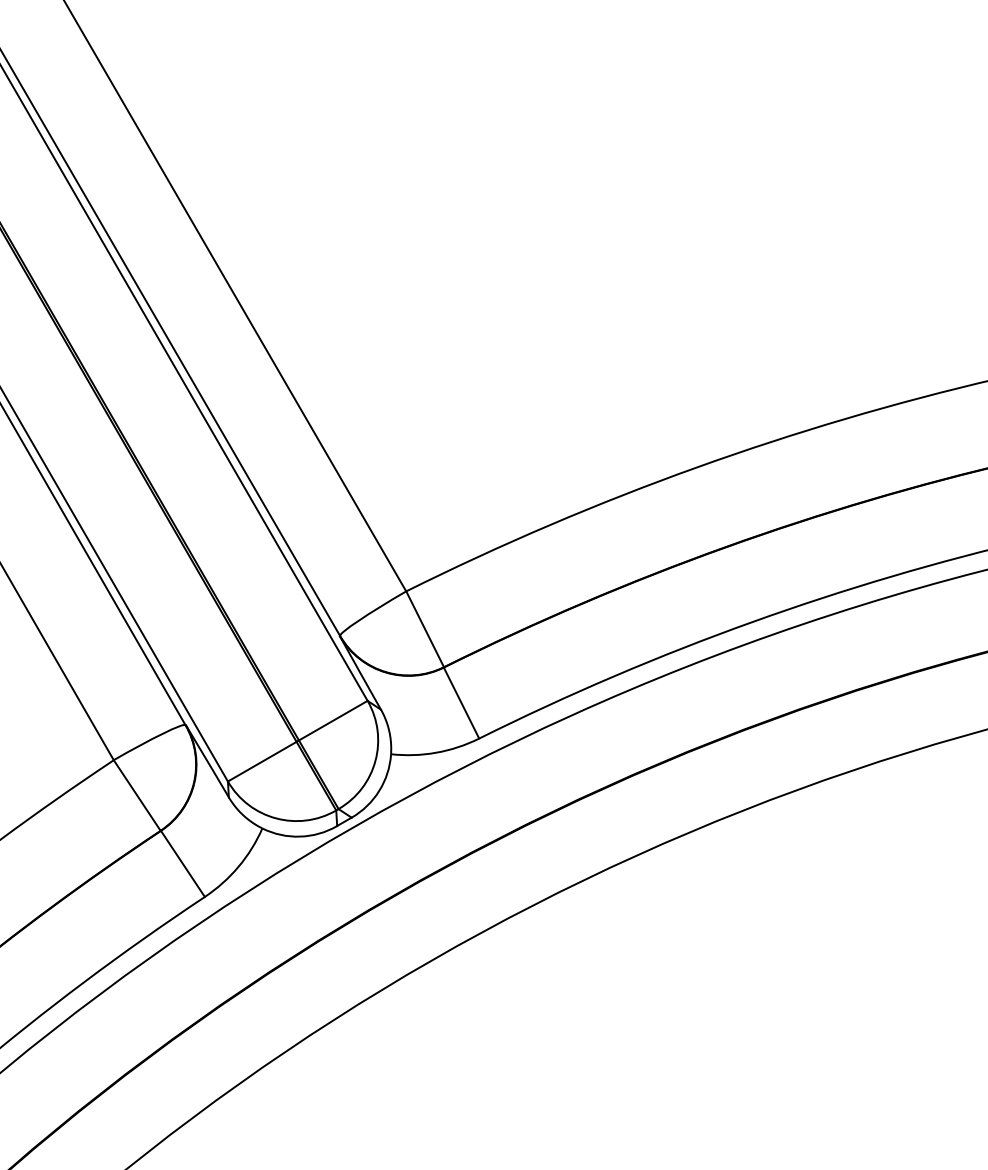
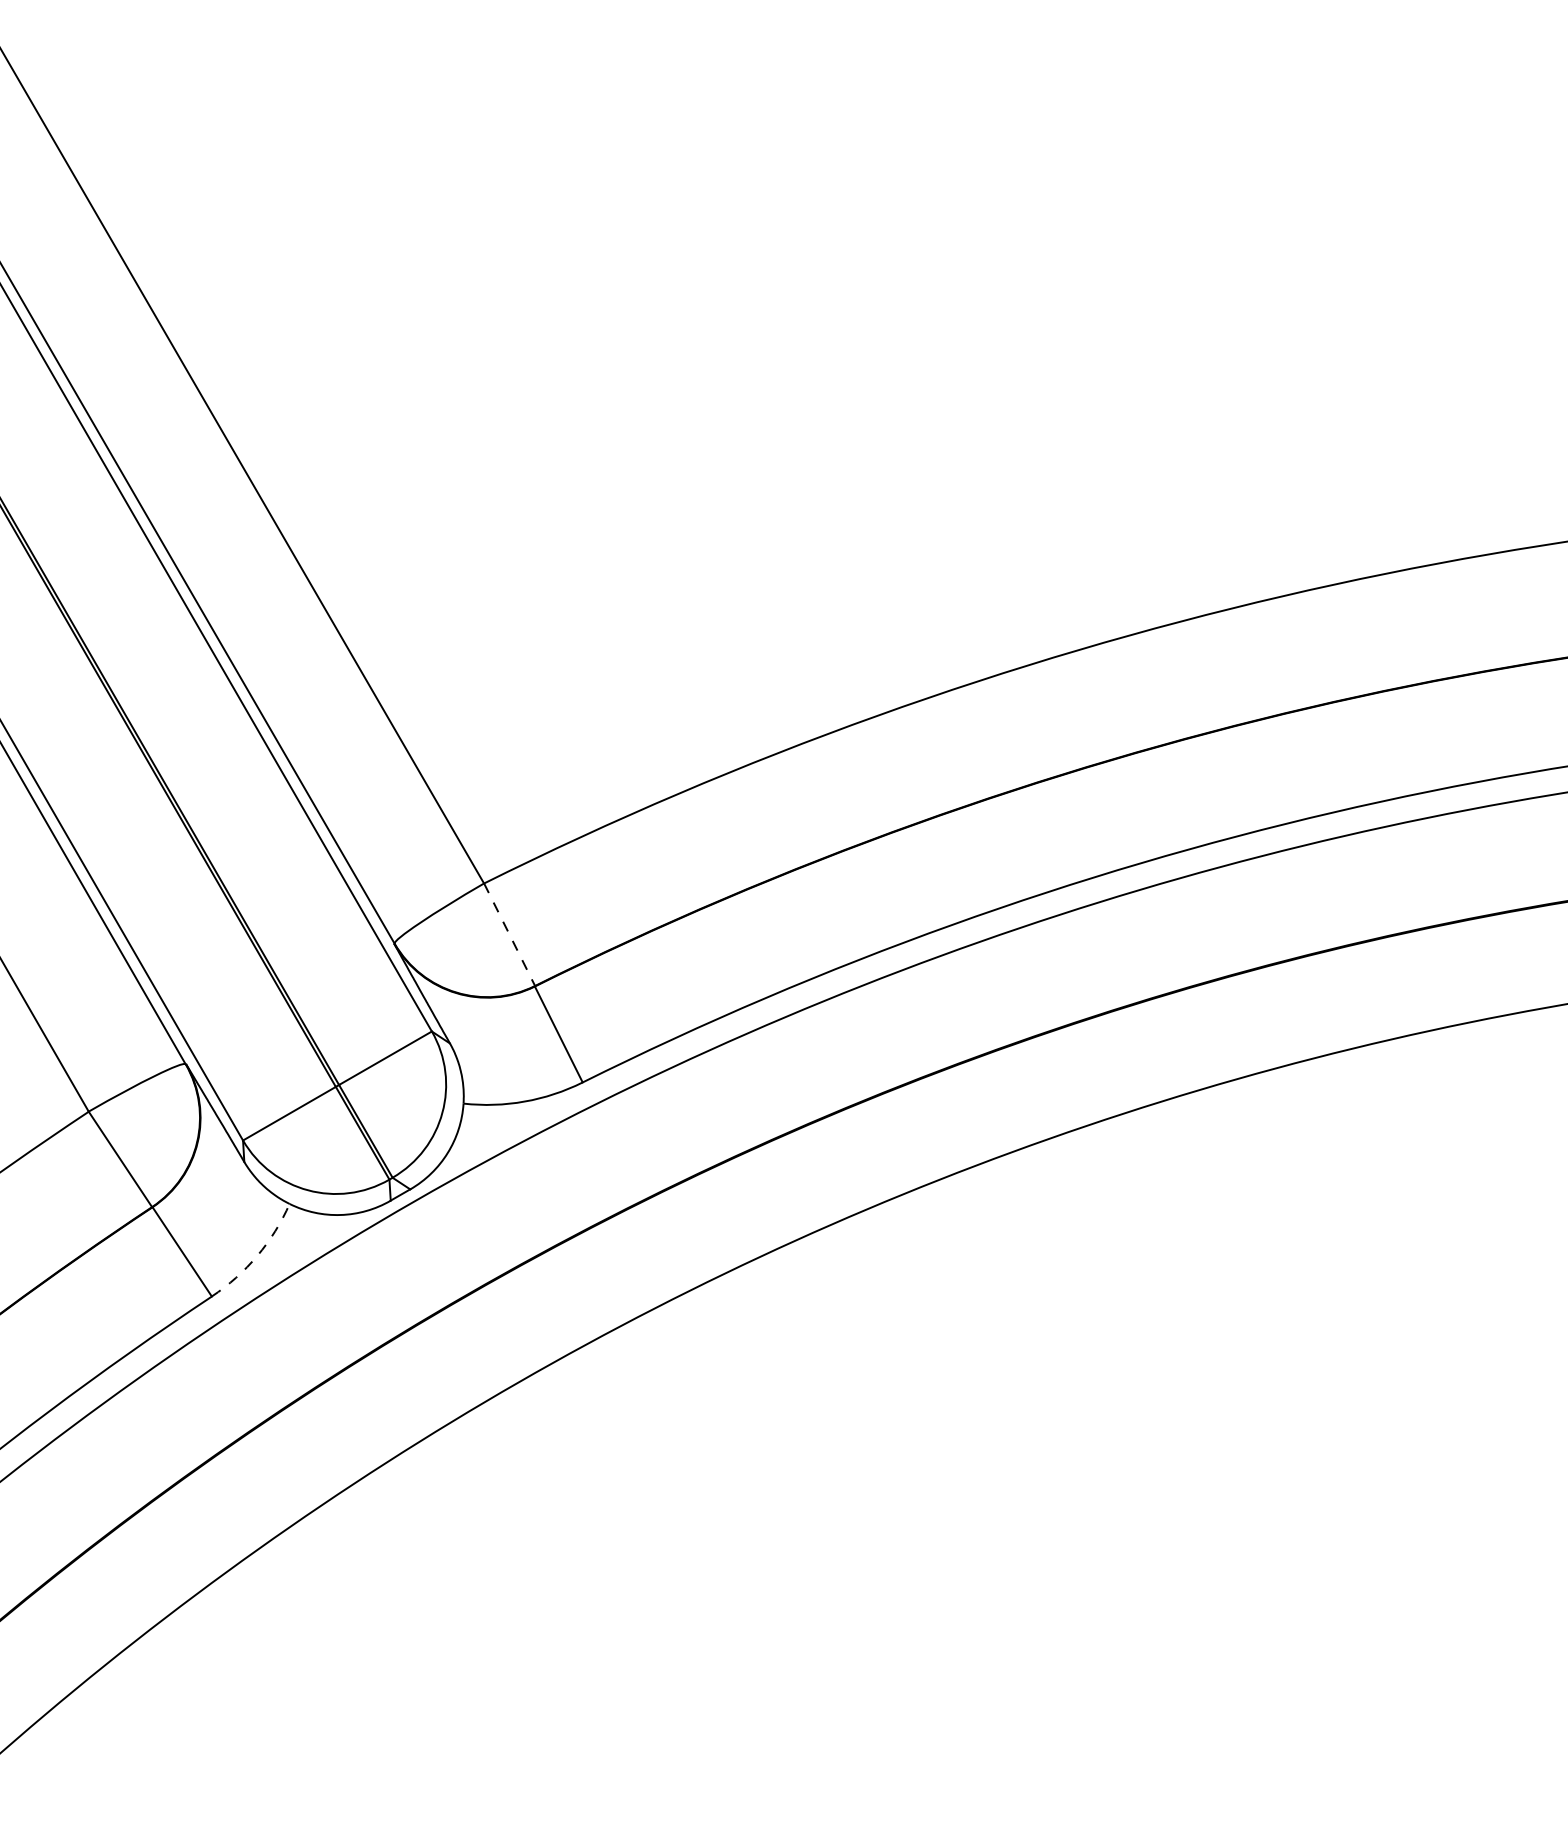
line: (425, 629) -> (509, 935), solid -> dashed
arc: (238, 866) -> (257, 1255), solid -> dashed

